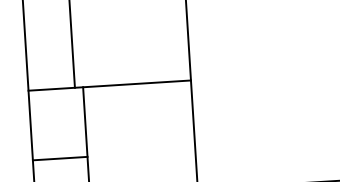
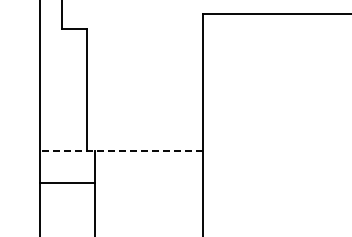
line: (109, 85) -> (121, 150), solid -> dashed
line: (60, 158) -> (67, 182), moved

